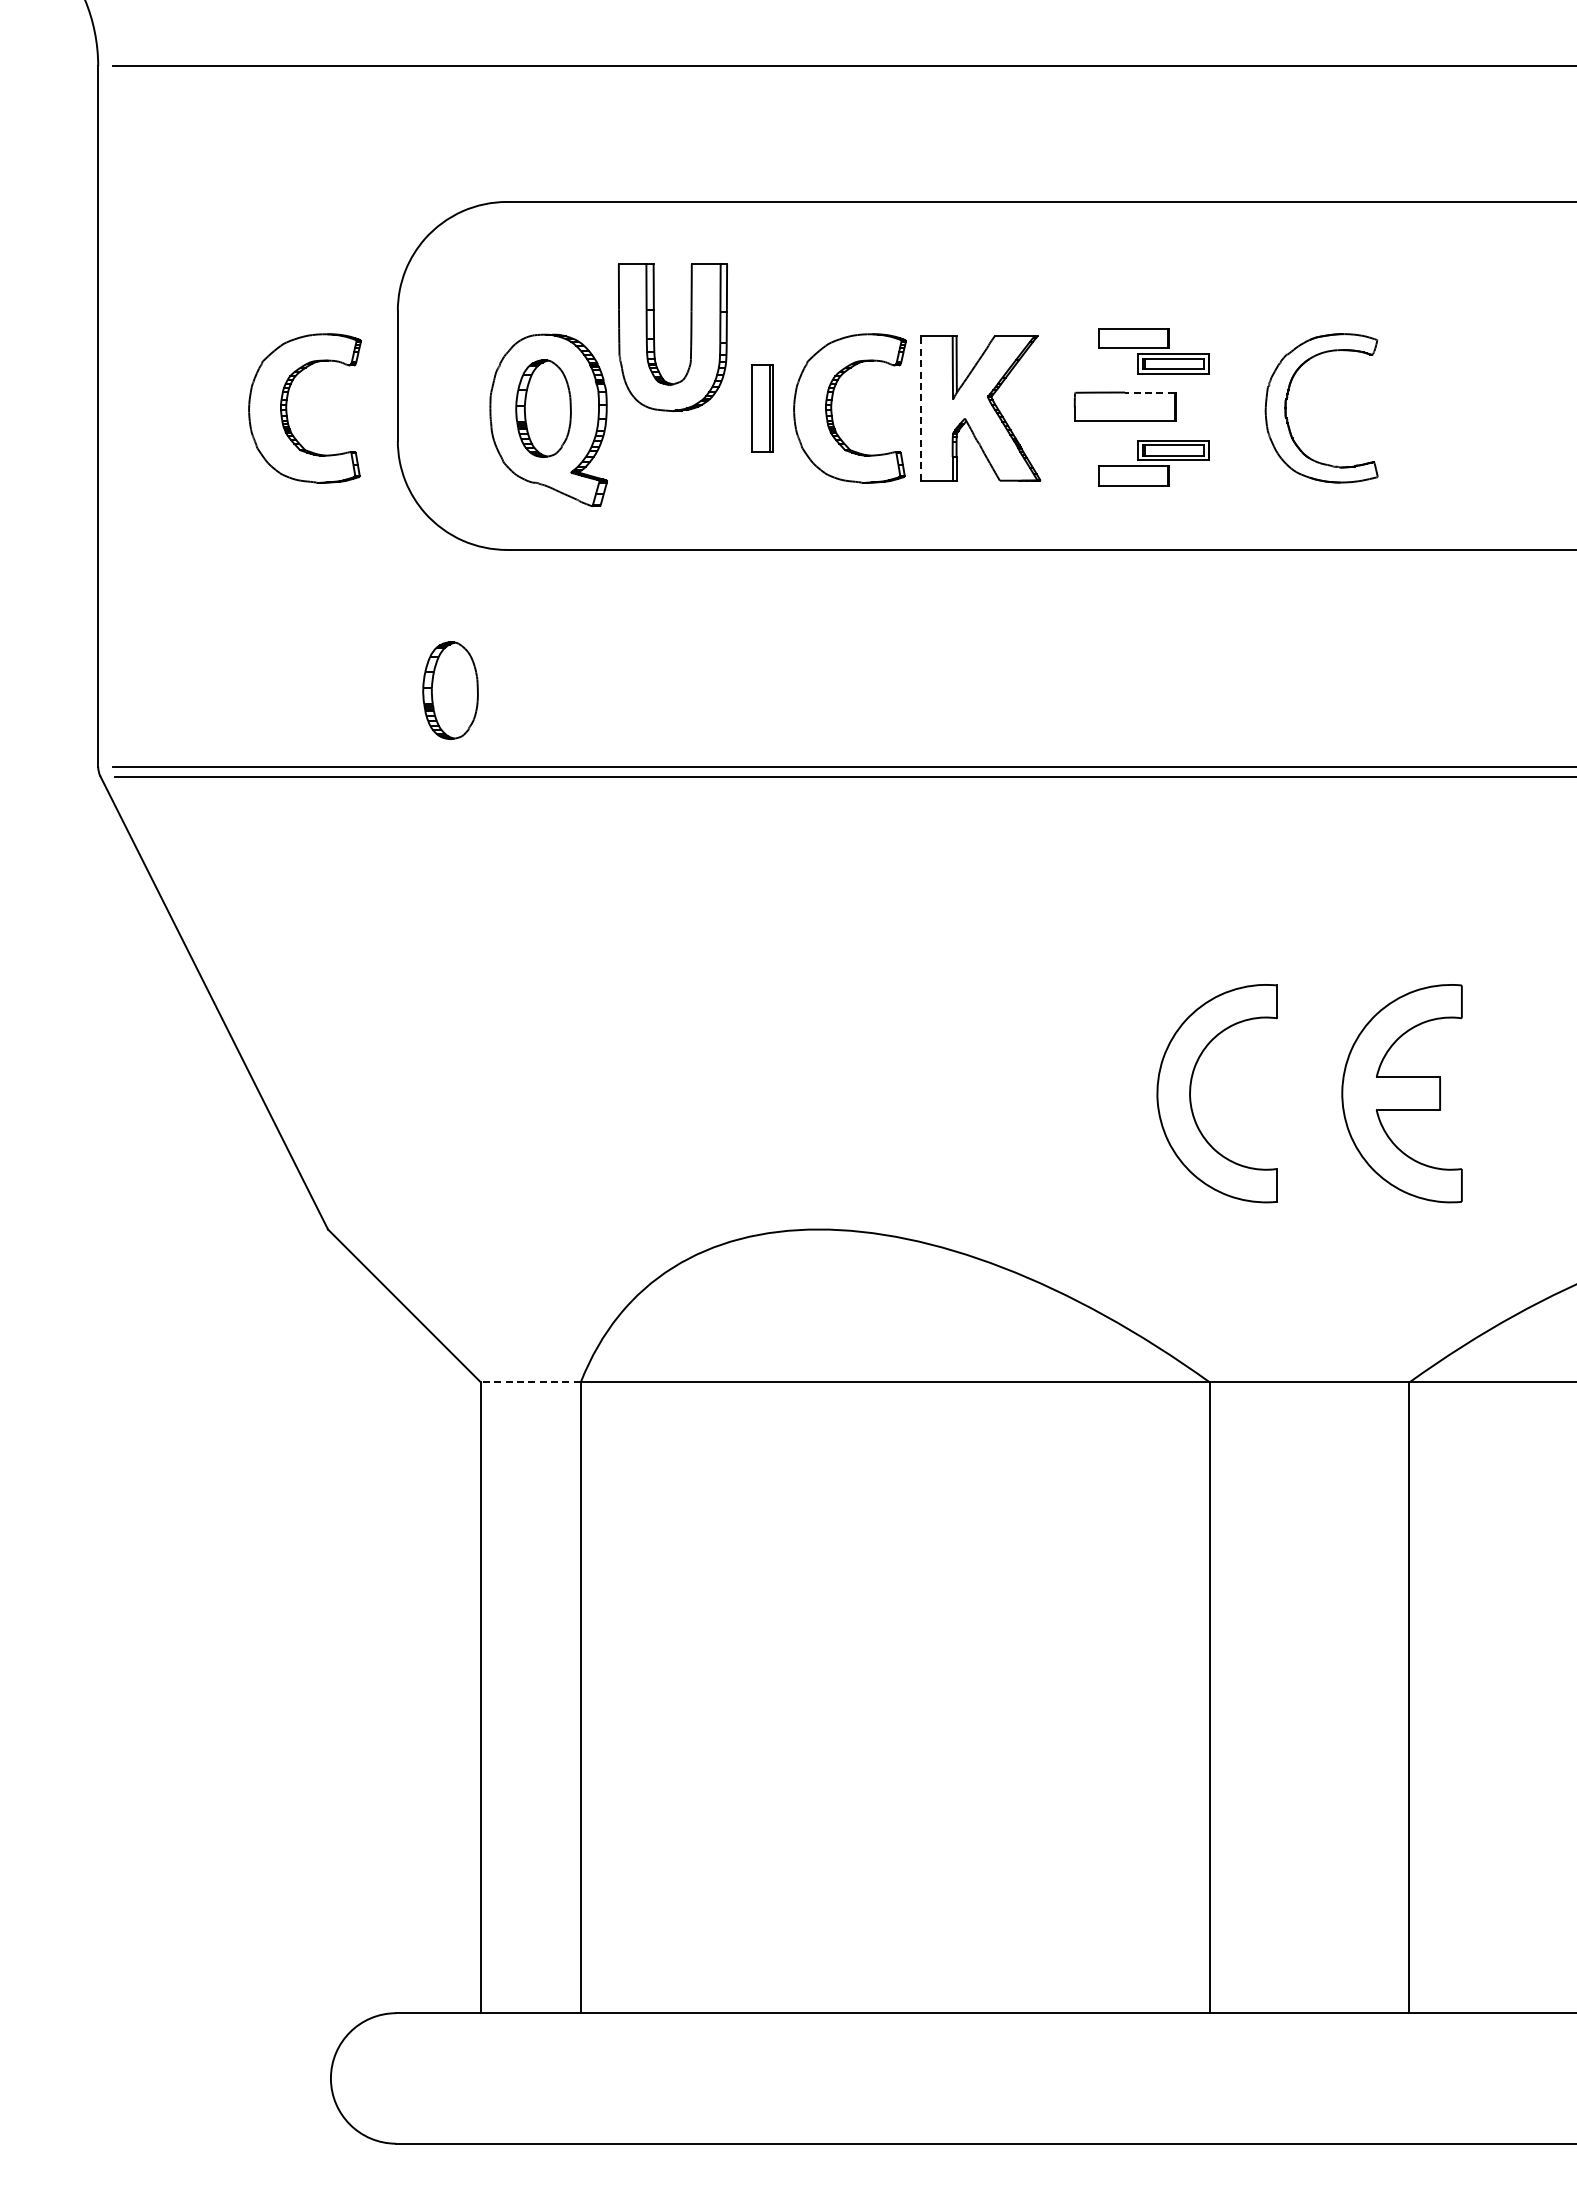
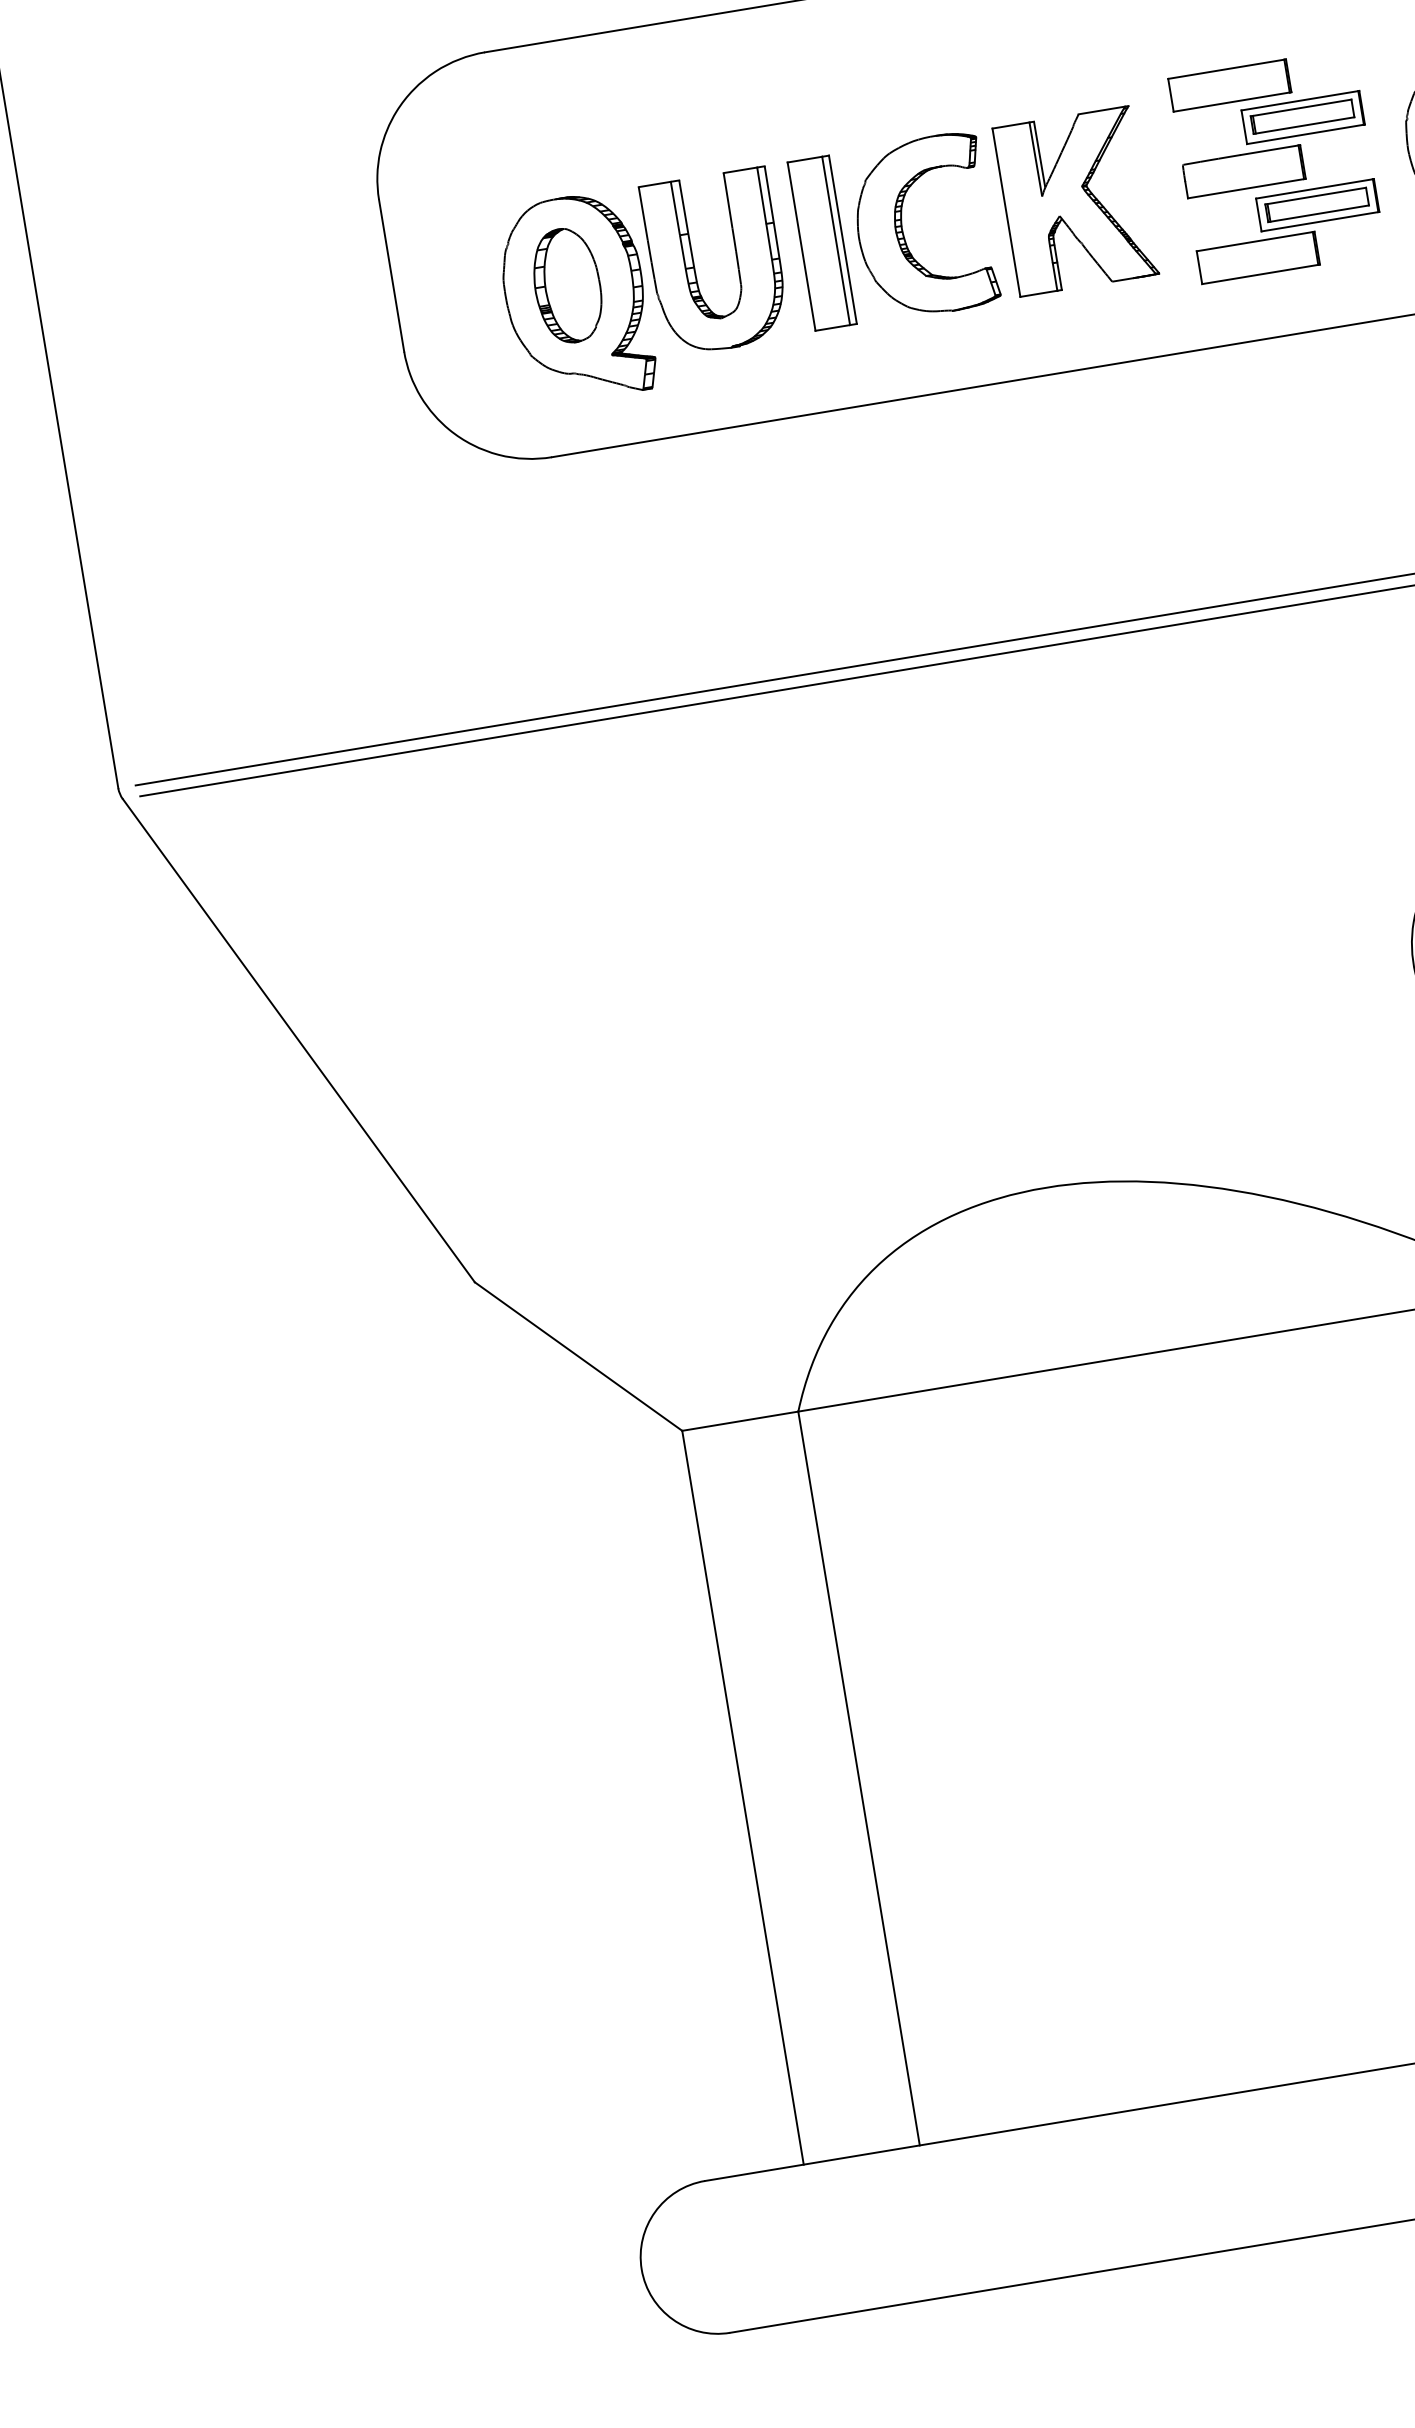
part: (654, 337) -> (694, 265), moved
part: (1153, 351) -> (1266, 101), size x1.43
line: (1149, 392) -> (1269, 150), dashed -> solid
line: (920, 407) -> (1005, 211), dashed -> solid
part: (287, 408) -> (269, 334), removed
part: (762, 408) -> (822, 243), size x1.67
part: (1153, 462) -> (1287, 230), size x1.43
part: (450, 690) -> (513, 631), removed
line: (530, 1382) -> (739, 1421), dashed -> solid

